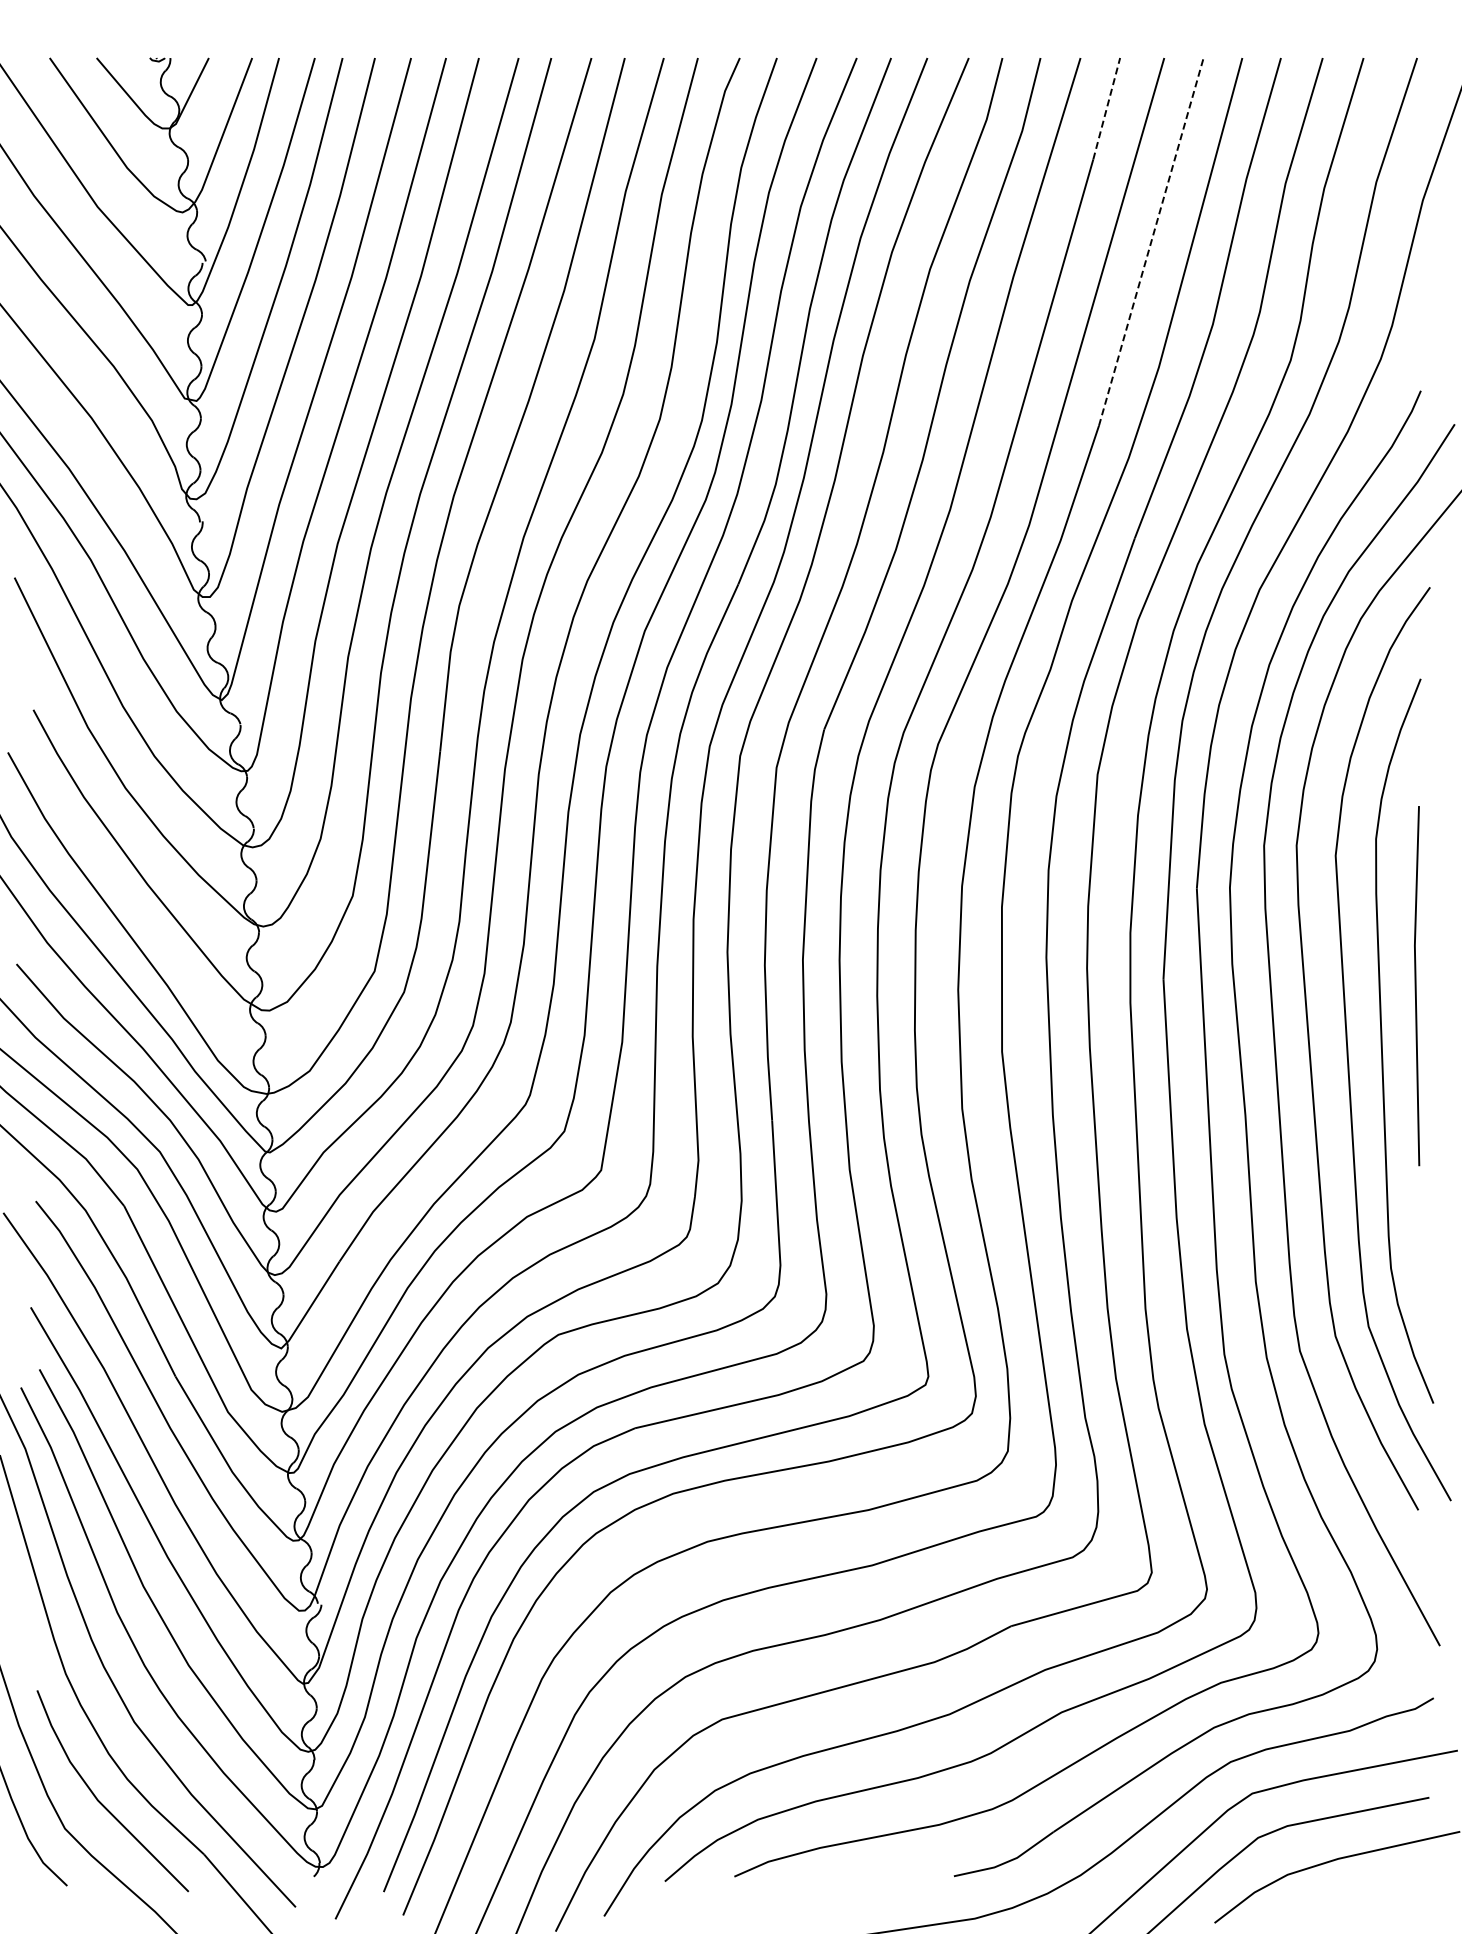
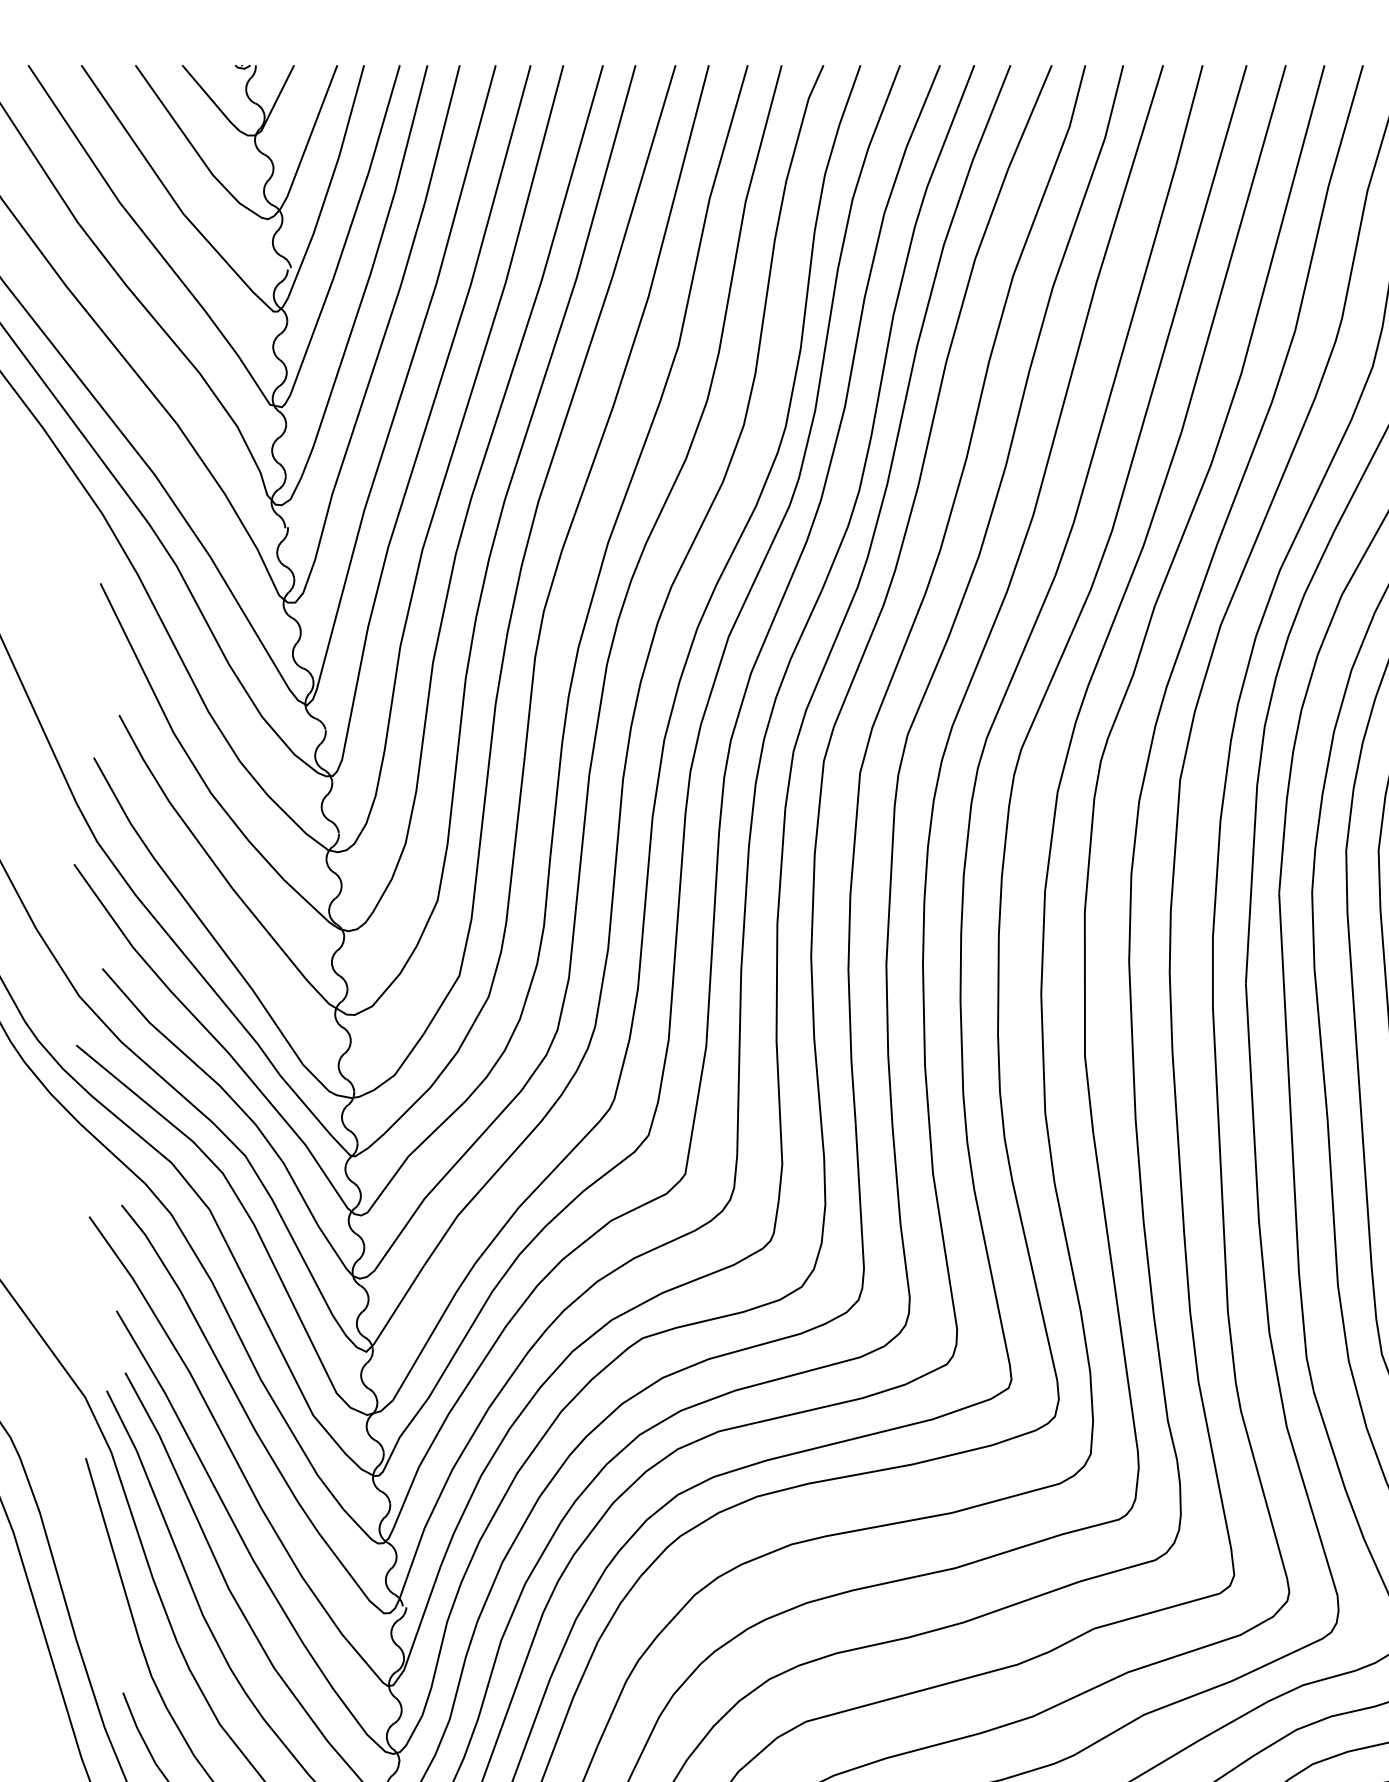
line: (1106, 108) -> (1189, 115), dashed -> solid
line: (1151, 241) -> (1233, 248), dashed -> solid

